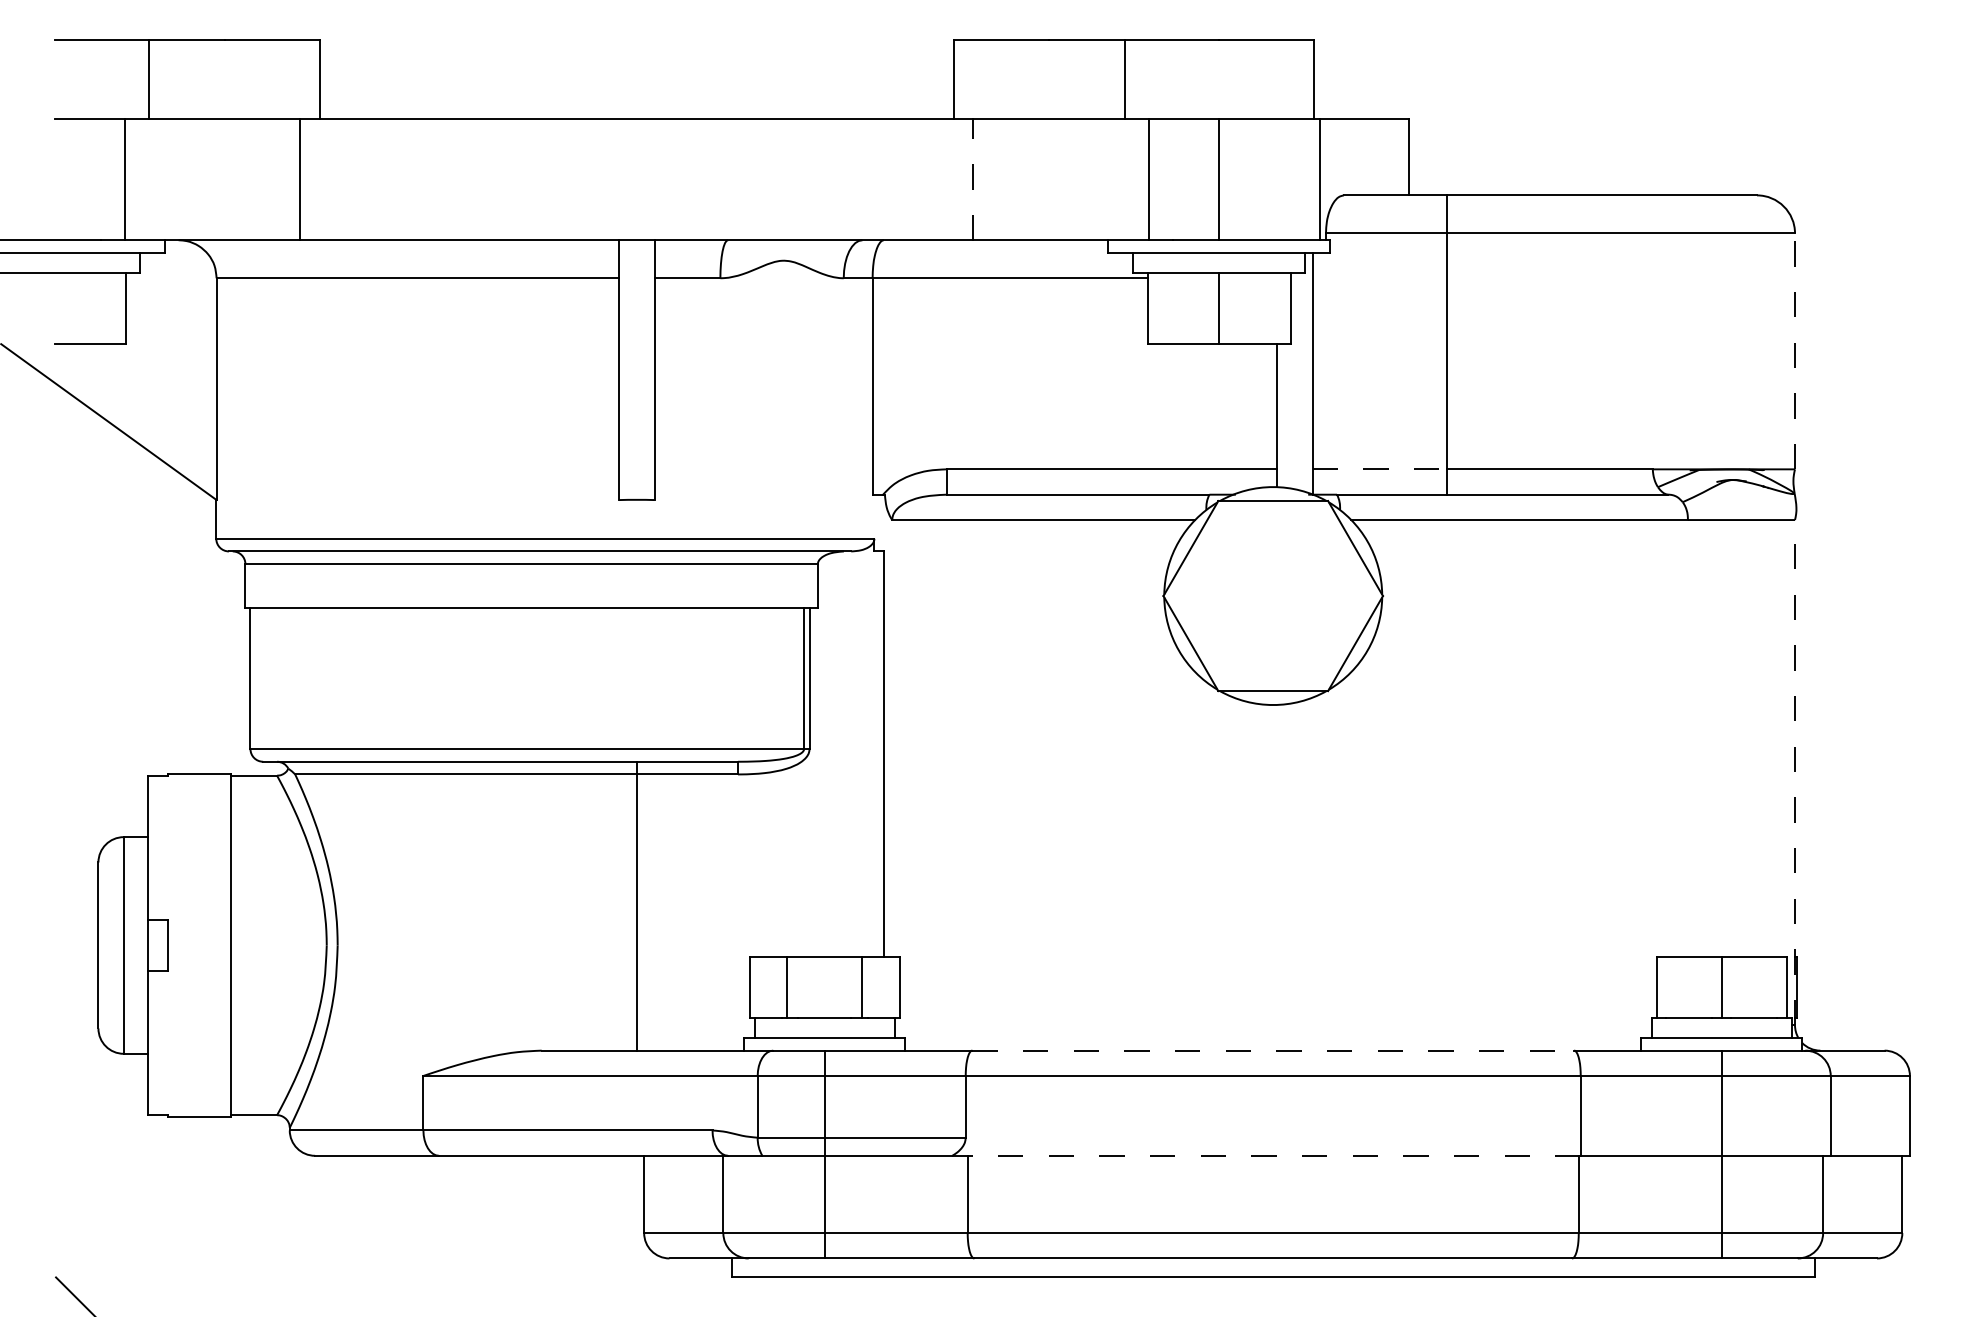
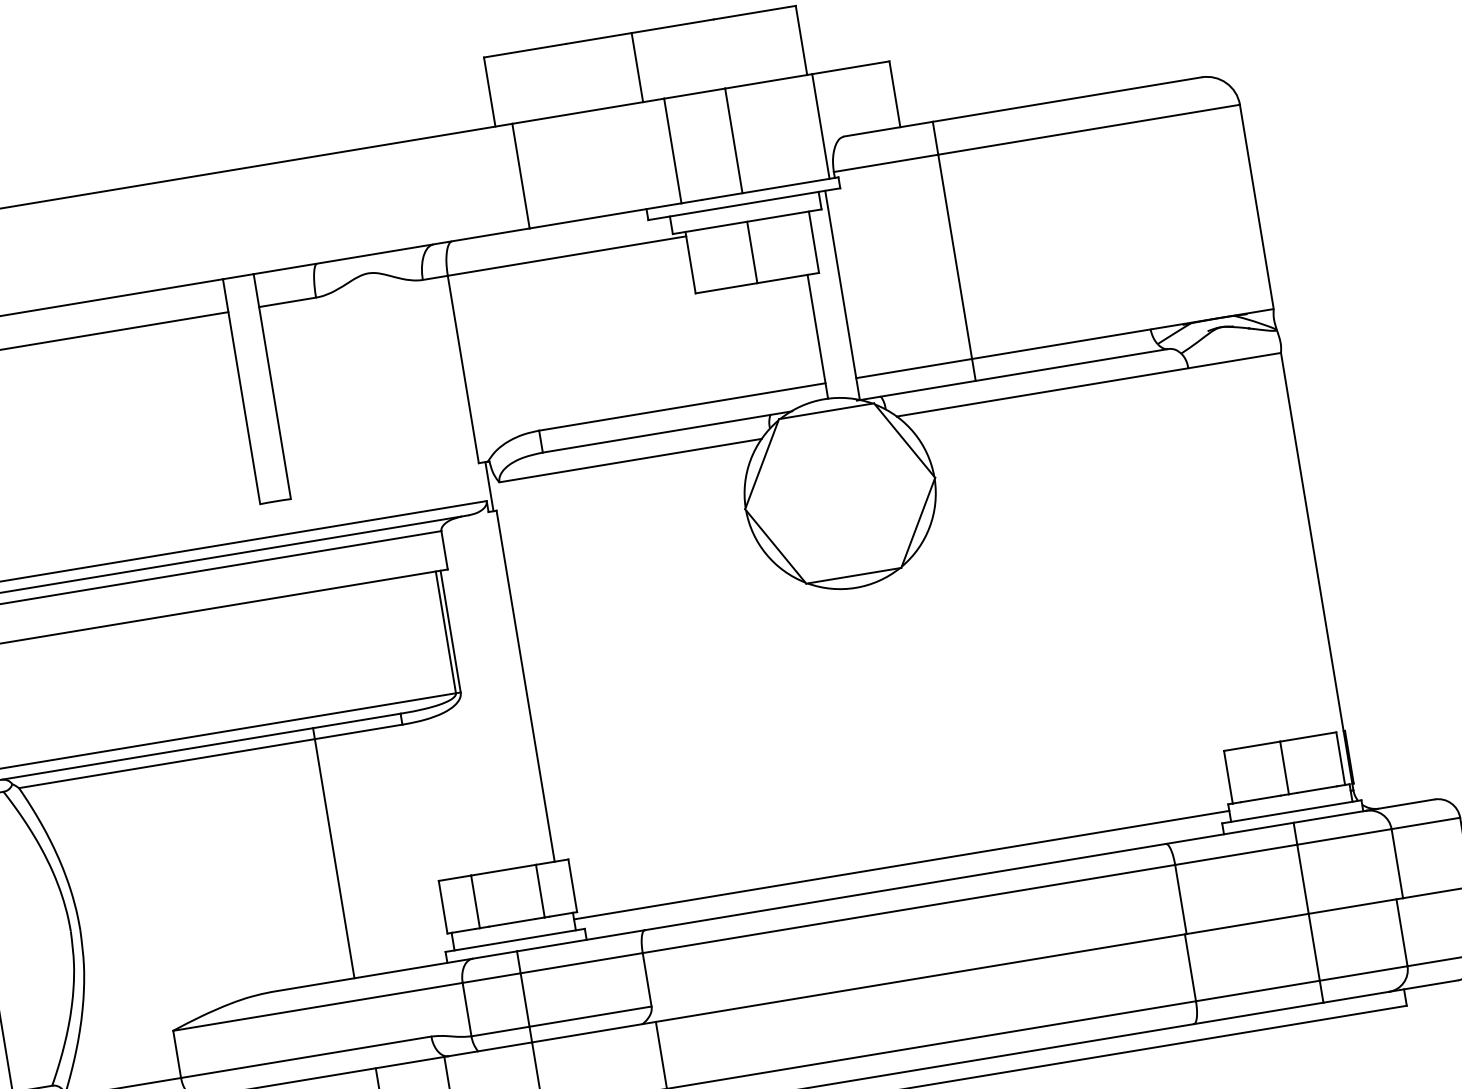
line: (973, 179) -> (521, 175), dashed -> solid
line: (1795, 351) -> (1257, 206), dashed -> solid
line: (1379, 469) -> (914, 368), dashed -> solid
line: (880, 522) -> (489, 486), added
line: (1795, 772) -> (1317, 571), dashed -> solid
line: (1272, 1025) -> (901, 865), added
line: (1273, 1050) -> (905, 886), dashed -> solid
line: (1266, 1155) -> (914, 978), dashed -> solid

